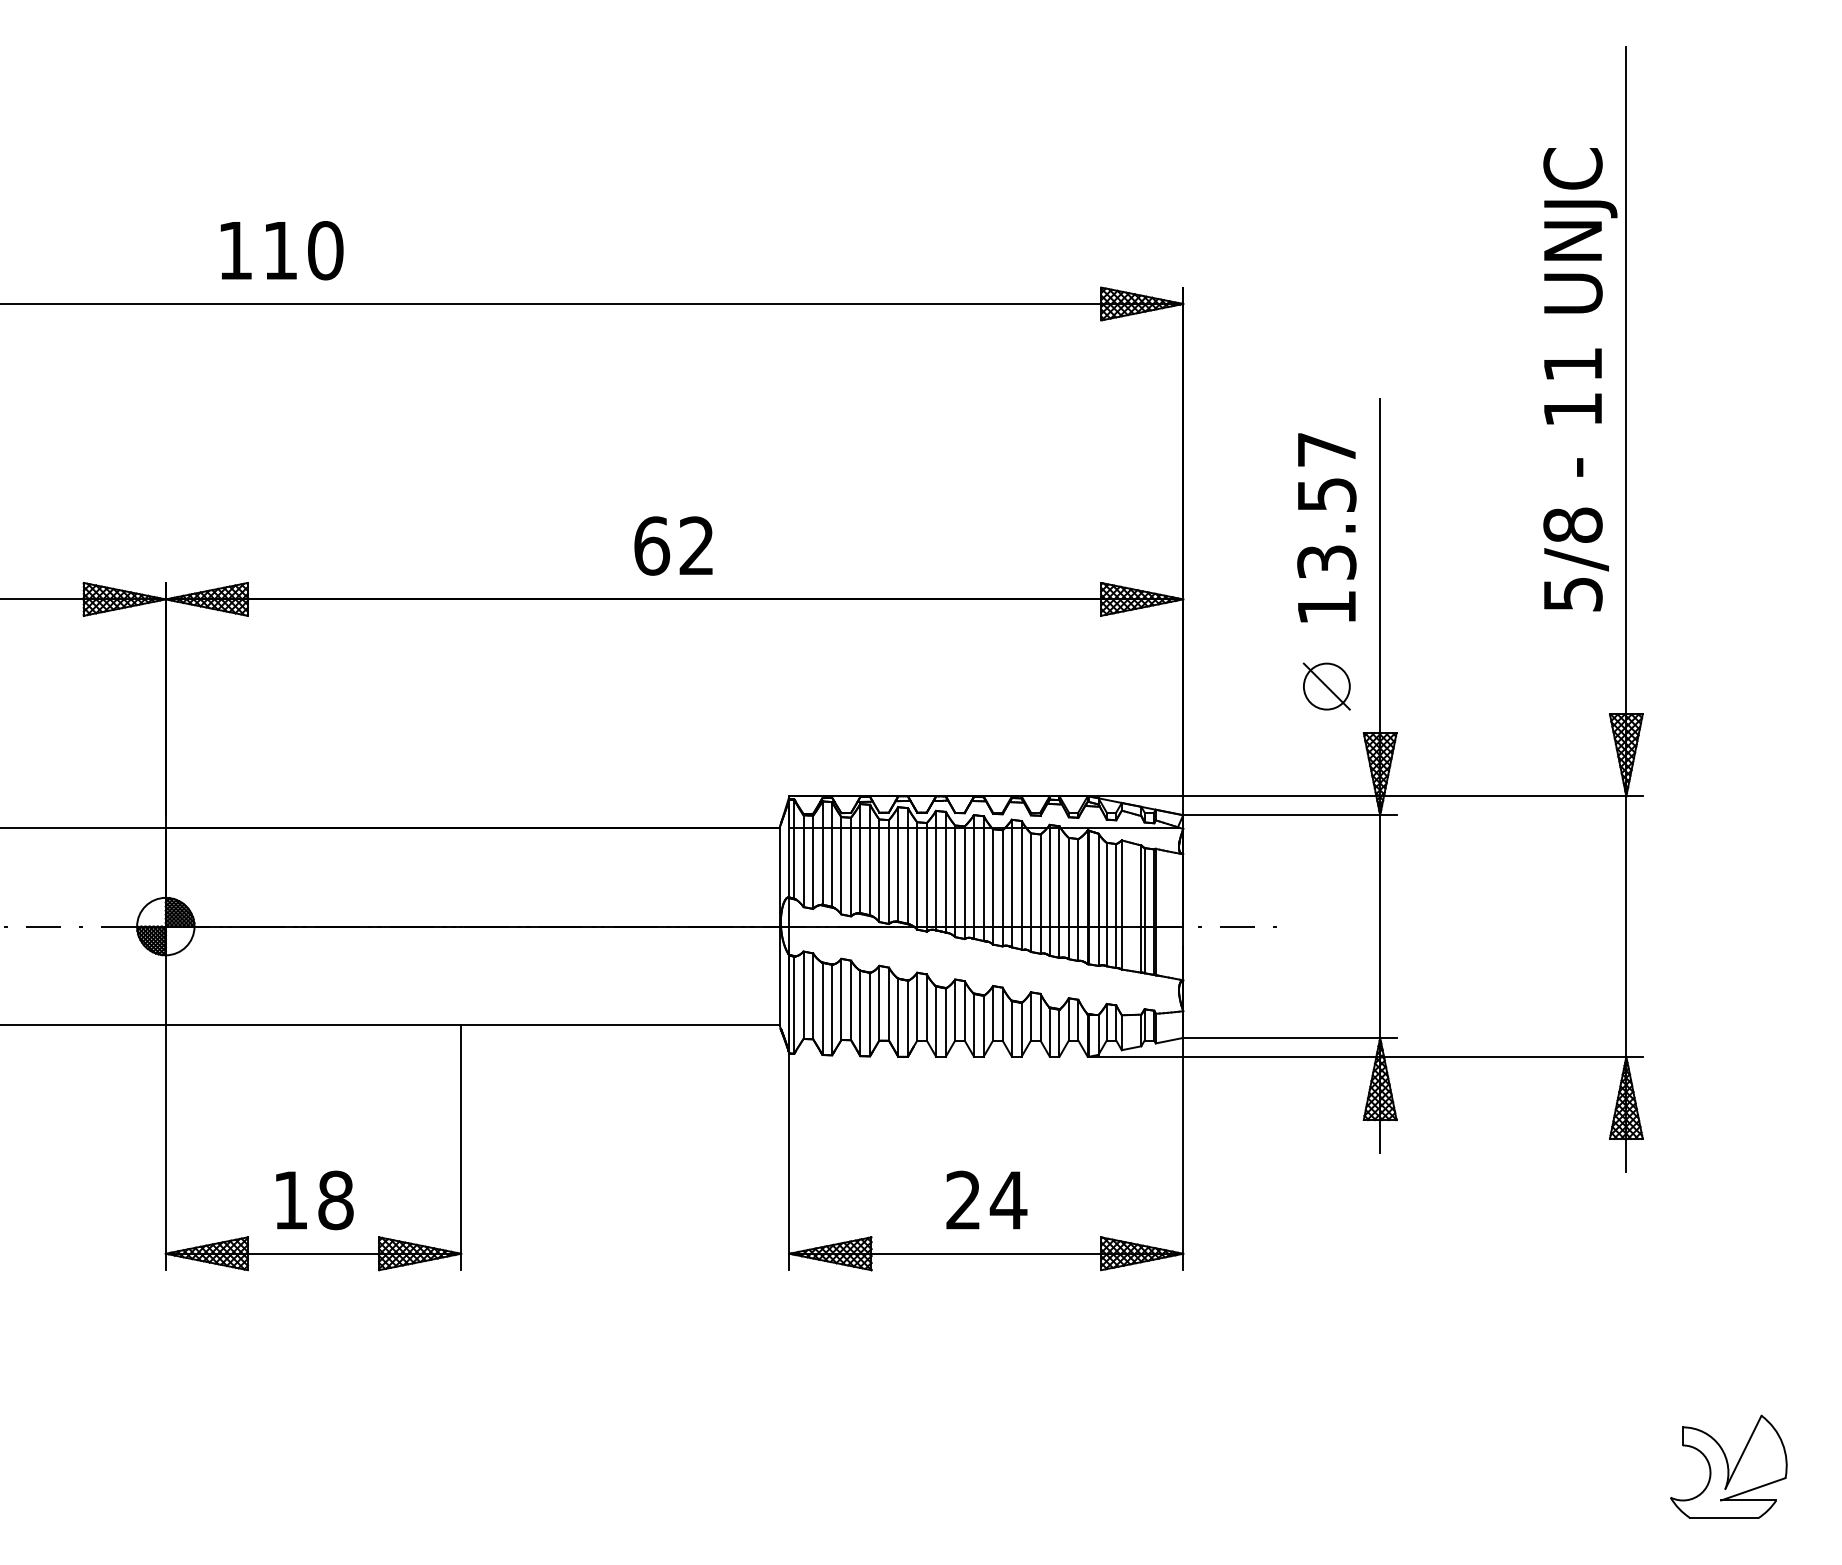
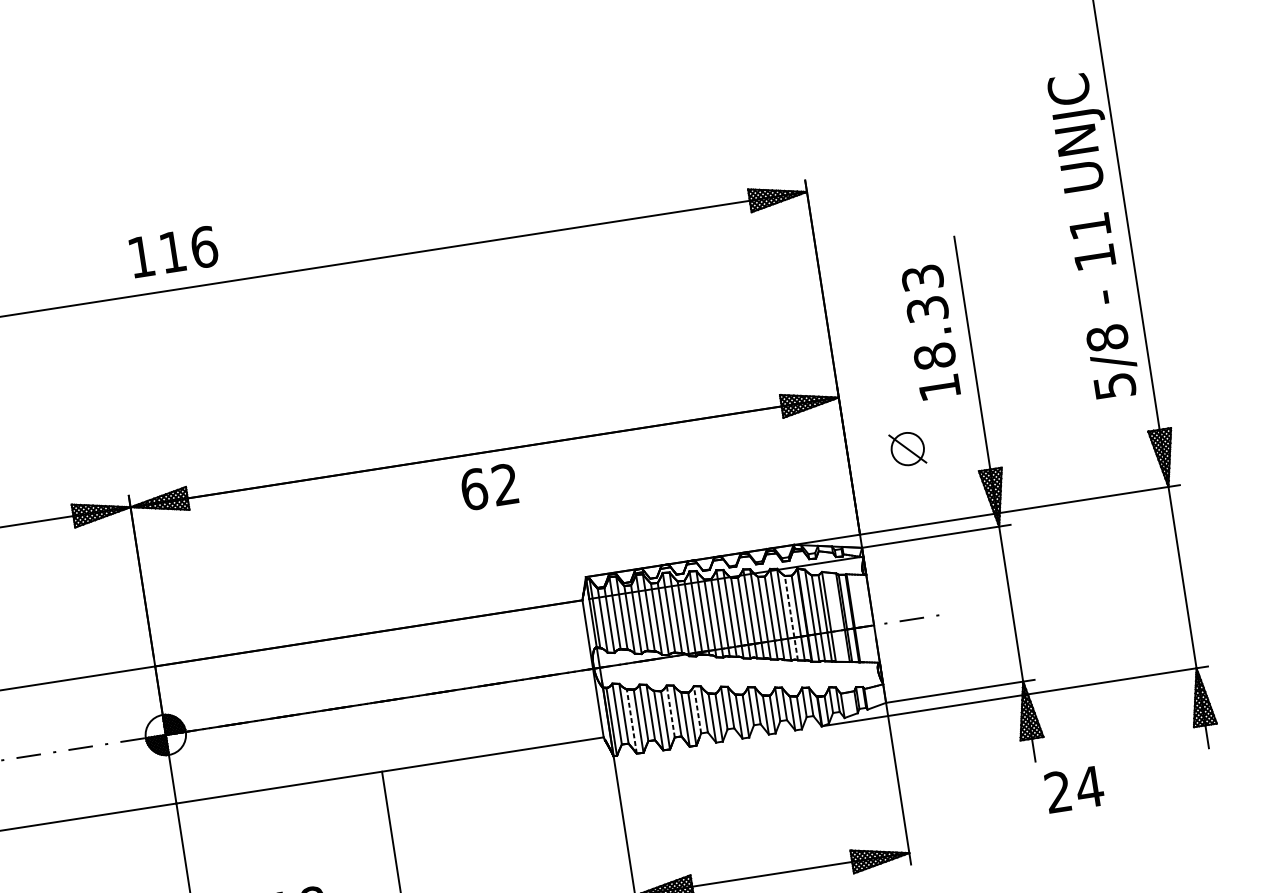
text: (325, 250) -> (204, 247), 110 -> 116
text: (1580, 379) -> (1096, 235), moved
text: (1326, 506) -> (928, 317), 13.57 -> 18.33
text: (673, 545) -> (489, 486), moved
part: (1326, 686) -> (907, 449), moved
line: (1068, 898) -> (791, 618), solid -> dashed
line: (879, 1002) -> (670, 710), solid -> dashed
line: (917, 1006) -> (697, 709), solid -> dashed
line: (822, 1008) -> (631, 721), solid -> dashed
text: (986, 1199) -> (1074, 788), moved

